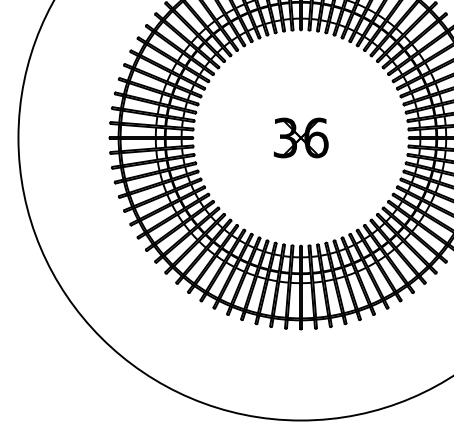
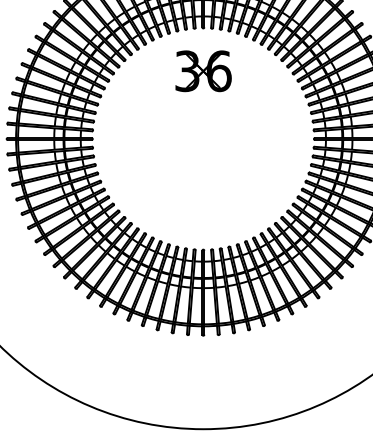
part: (301, 137) -> (203, 70), moved

